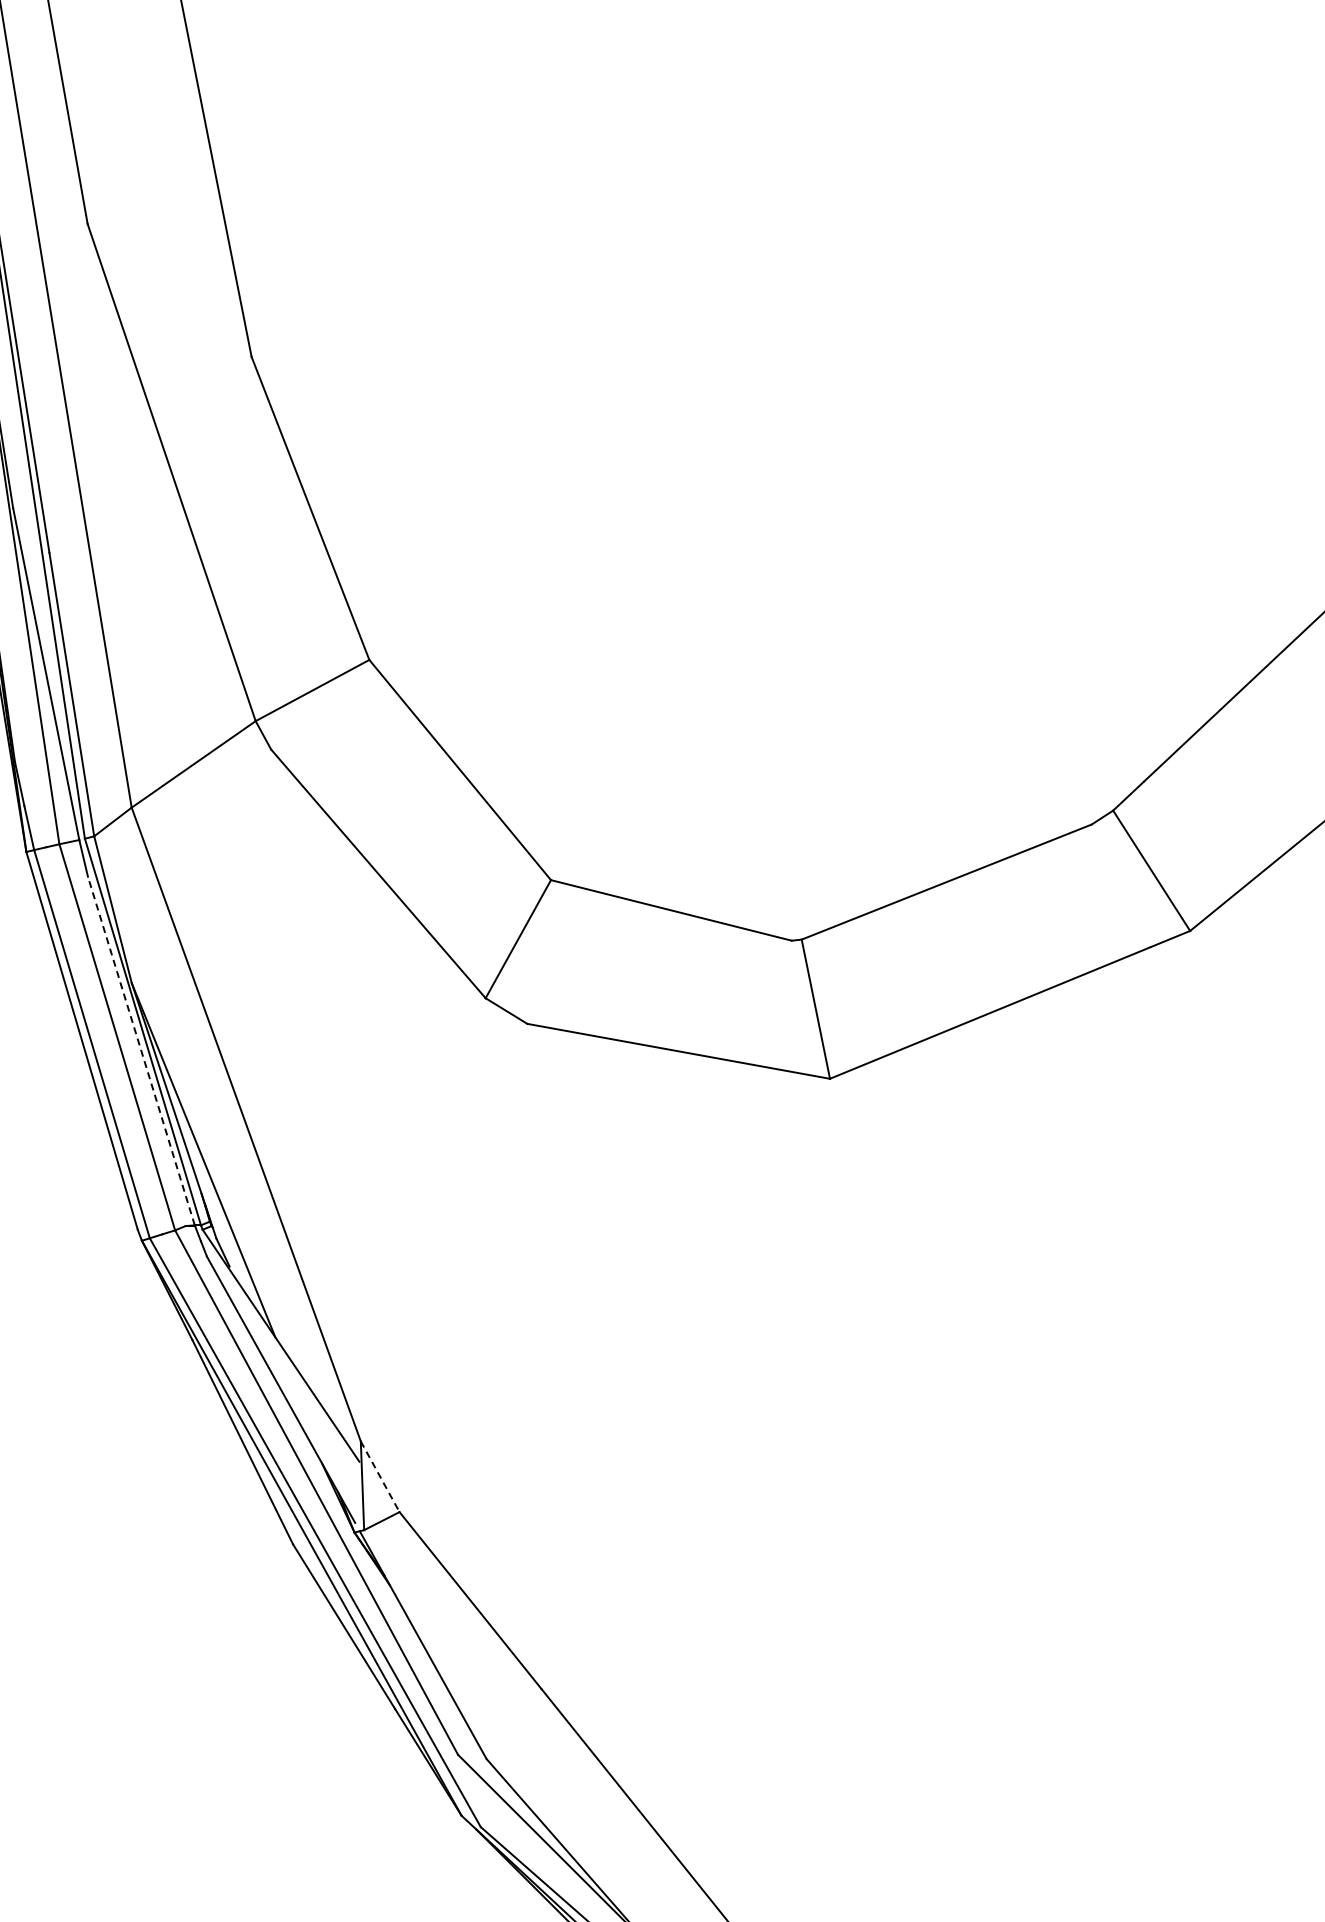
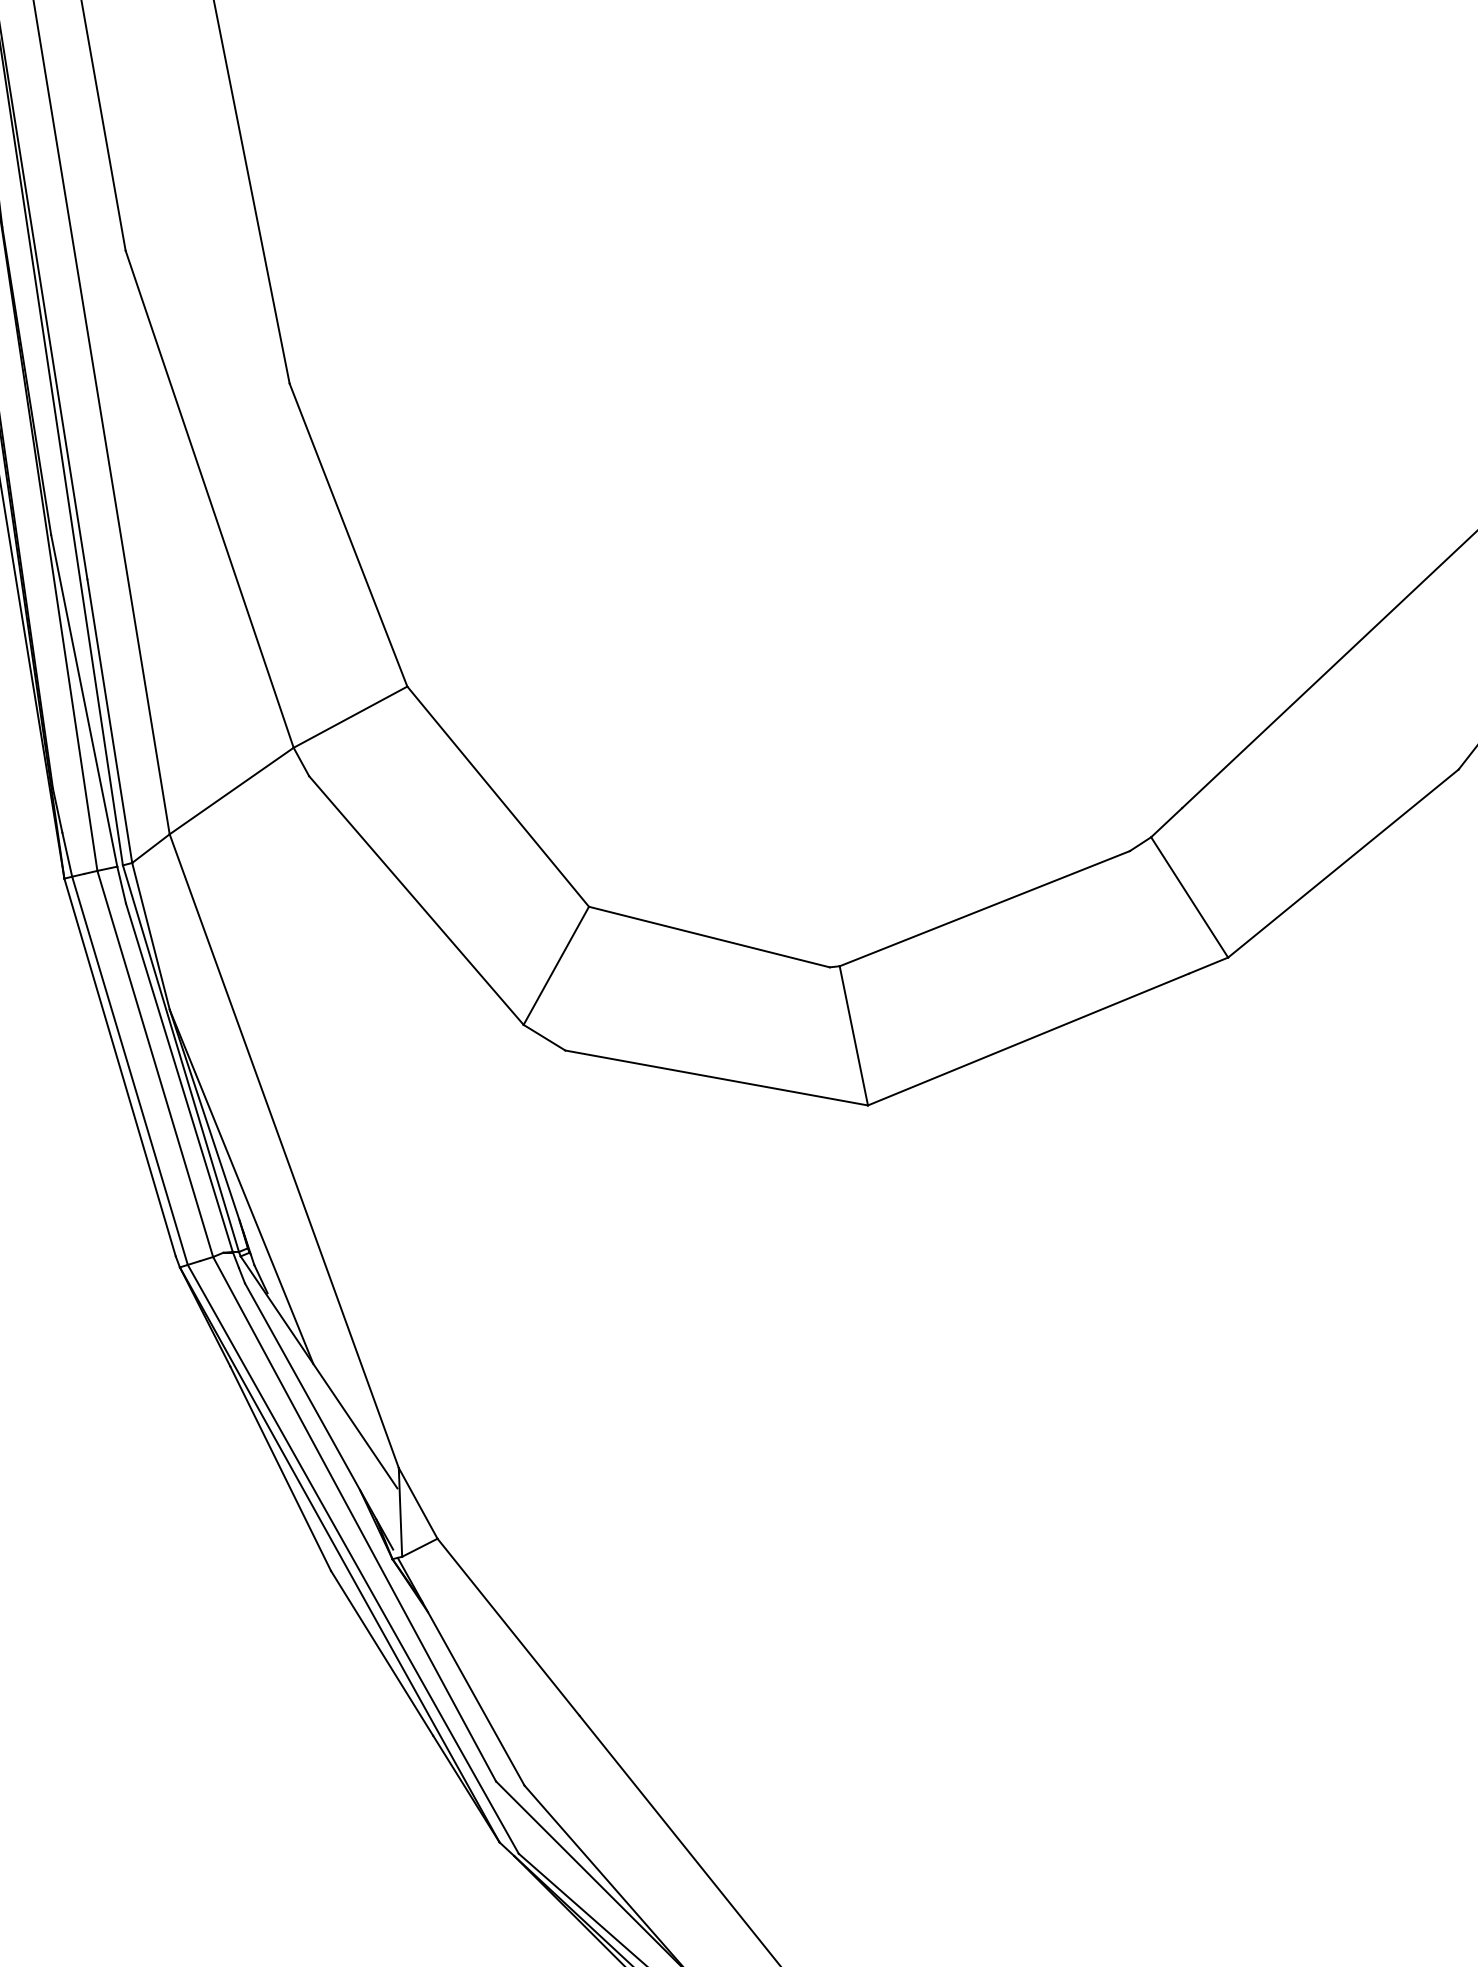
line: (141, 1050) -> (179, 1077), dashed -> solid
line: (380, 1476) -> (418, 1503), dashed -> solid

